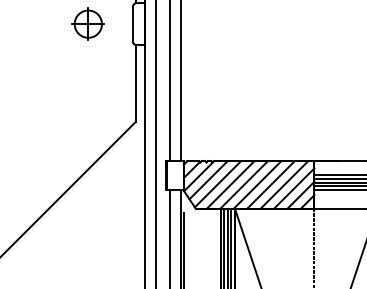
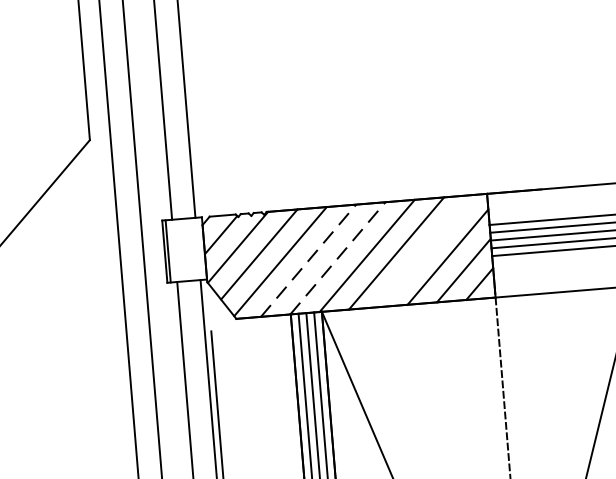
line: (230, 184) -> (307, 259), solid -> dashed
line: (244, 184) -> (338, 257), solid -> dashed
line: (284, 184) -> (425, 250), removed

